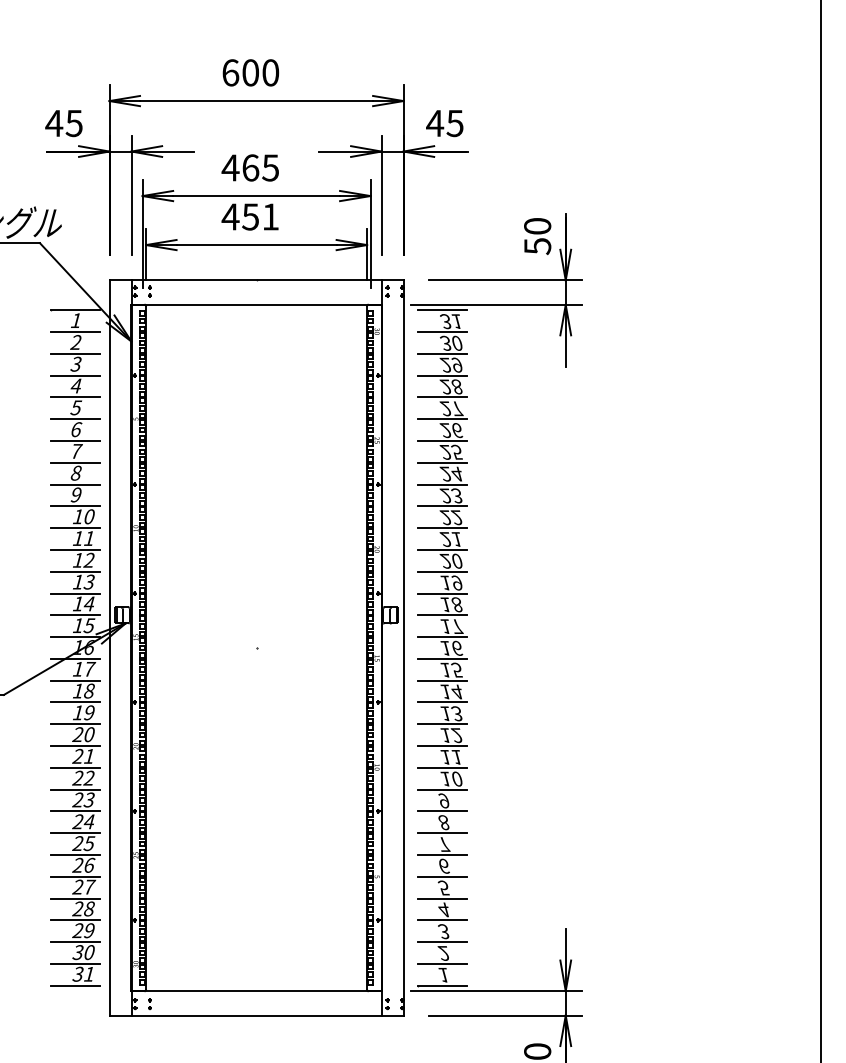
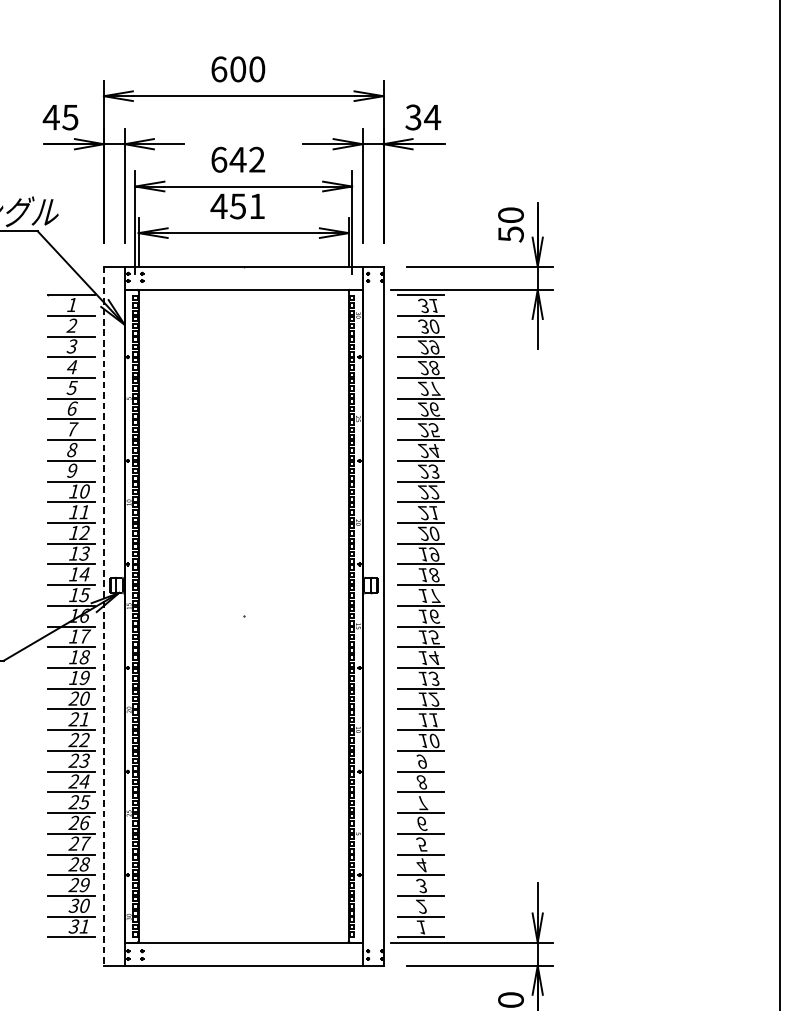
text: (445, 123) -> (423, 117), 45 -> 34
text: (250, 167) -> (237, 159), 465 -> 642
line: (109, 647) -> (103, 615), solid -> dashed

